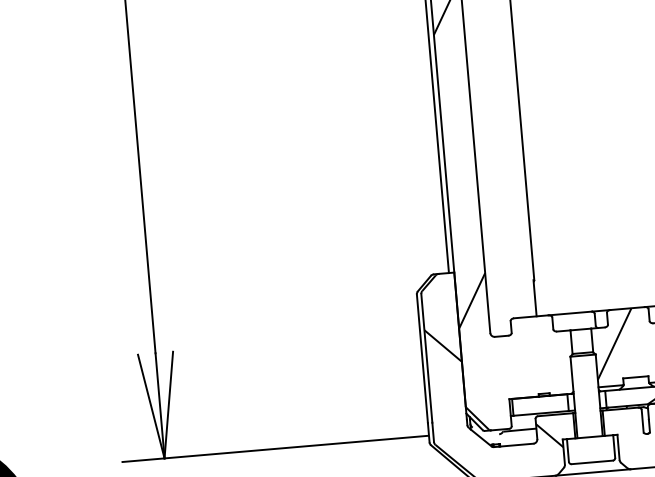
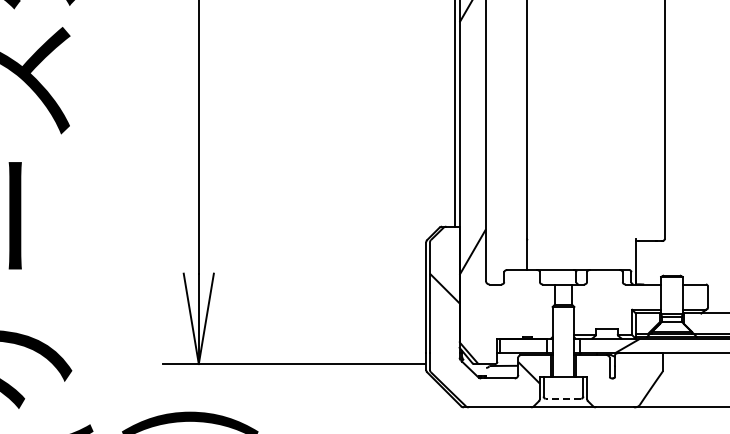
hatch: (614, 344) -> (591, 299), removed
line: (592, 462) -> (563, 398), solid -> dashed

